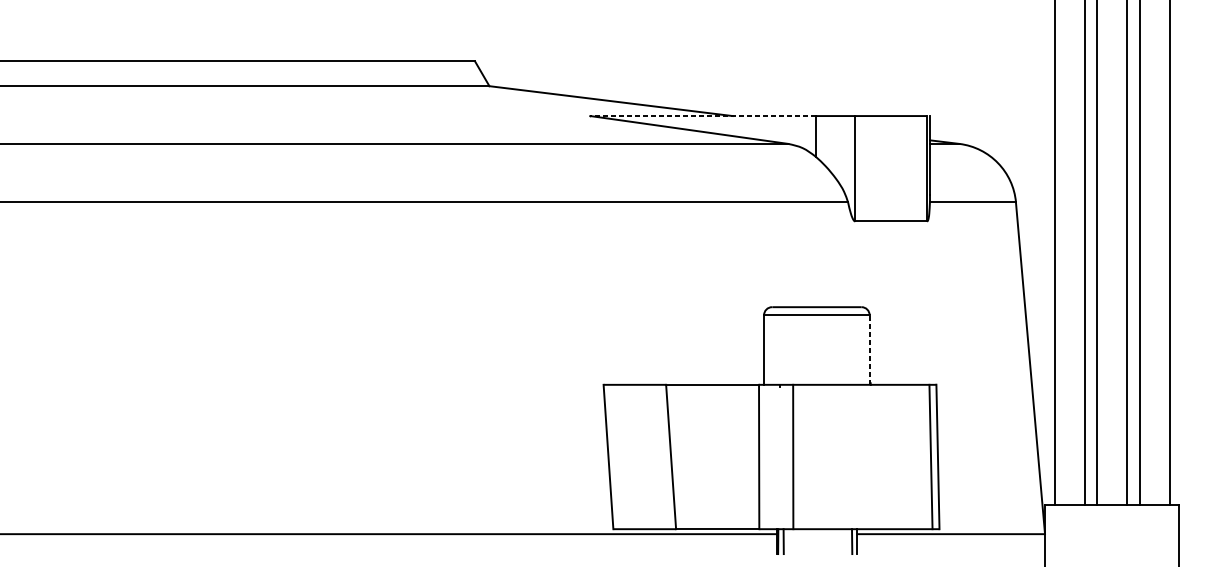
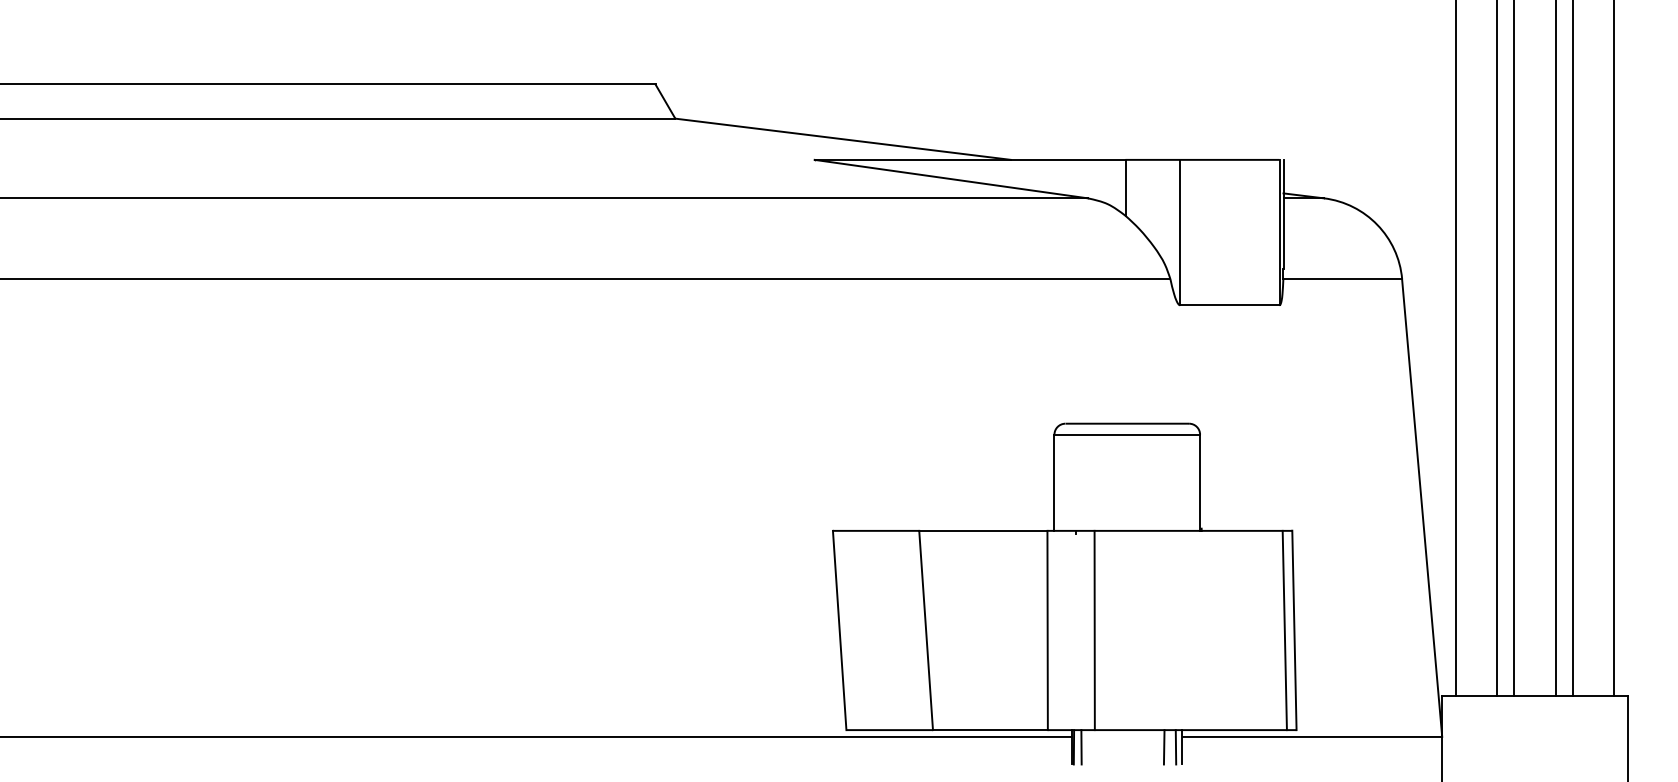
line: (702, 115) -> (969, 159), dashed -> solid
line: (869, 349) -> (1200, 482), dashed -> solid
line: (843, 541) -> (1163, 747), added

